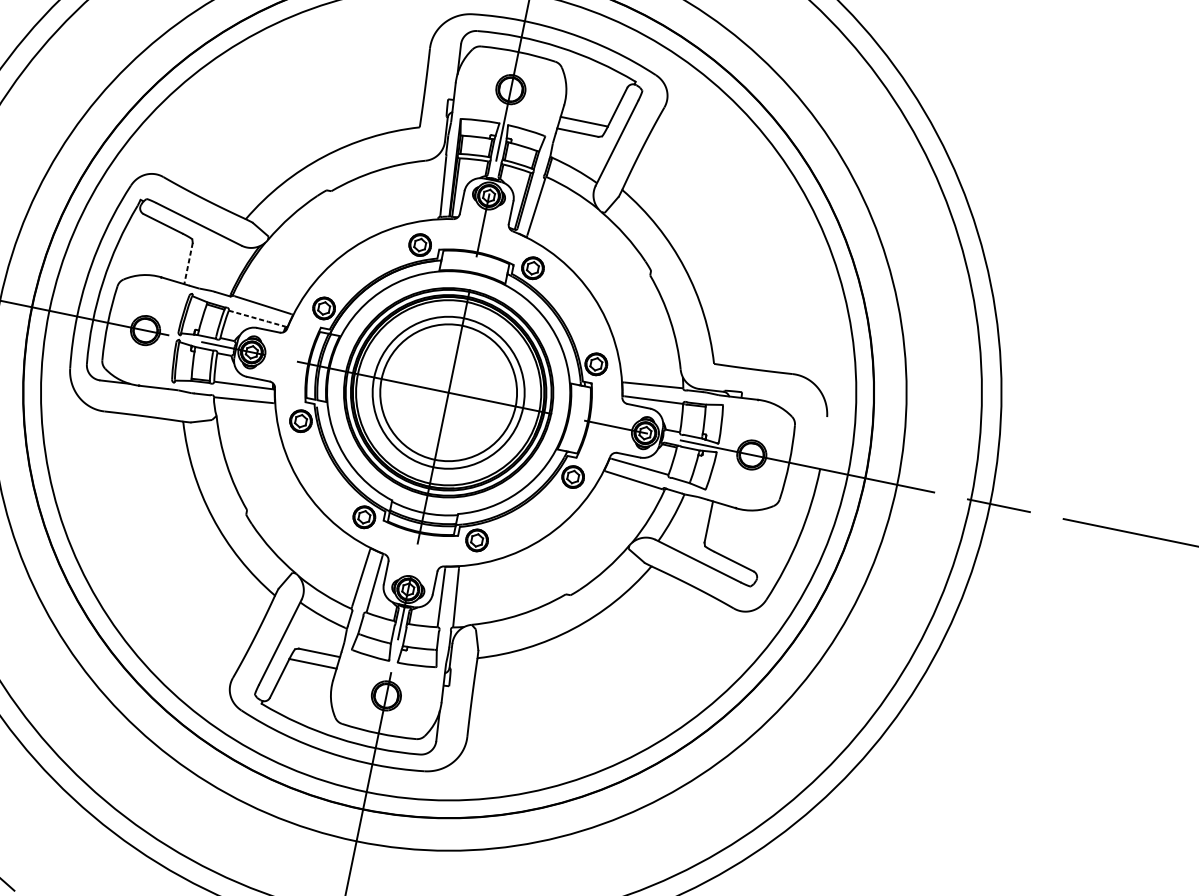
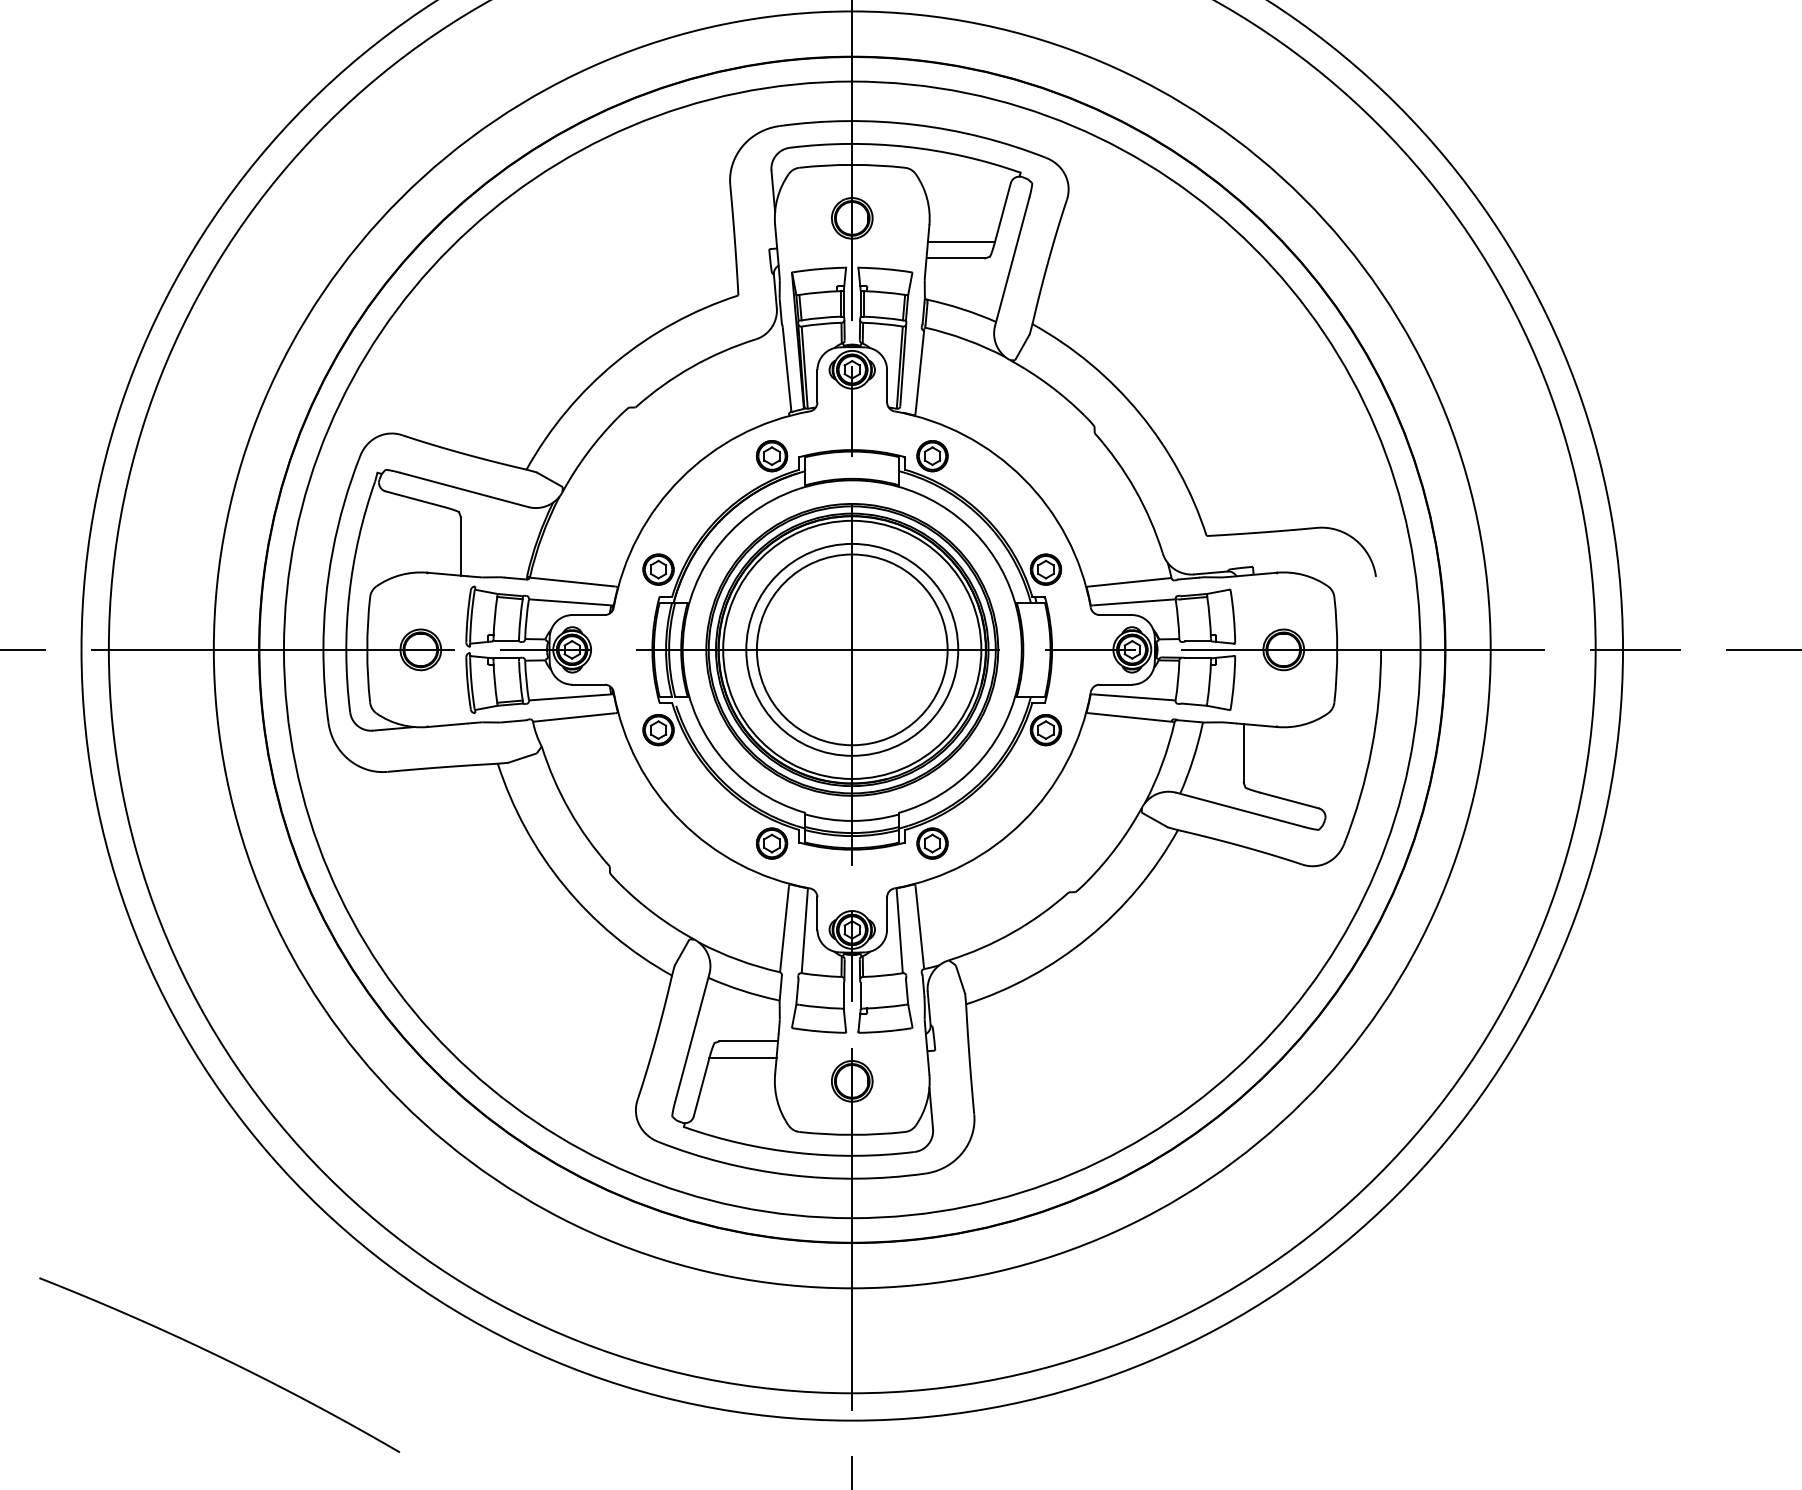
line: (188, 263) -> (460, 546), dashed -> solid
line: (257, 318) -> (570, 602), dashed -> solid

